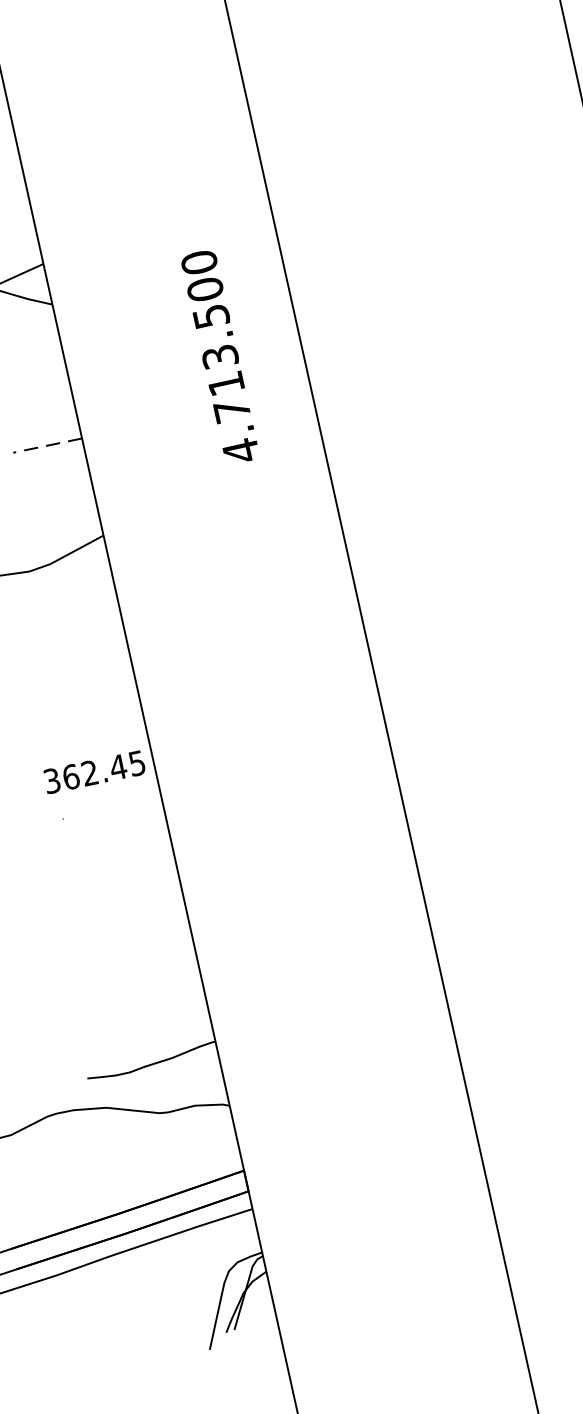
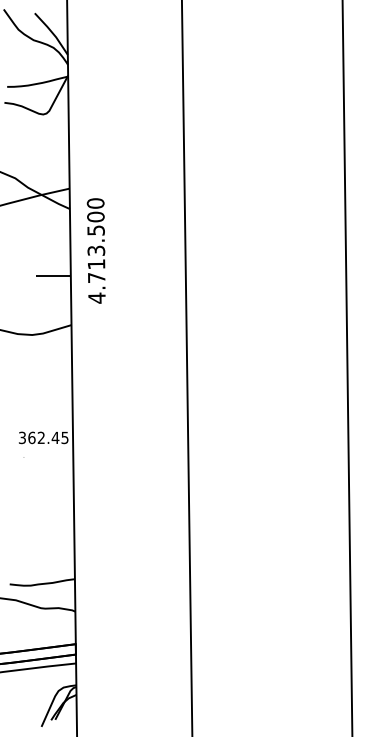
text: (218, 356) -> (95, 250), moved
line: (47, 445) -> (53, 276), dashed -> solid

